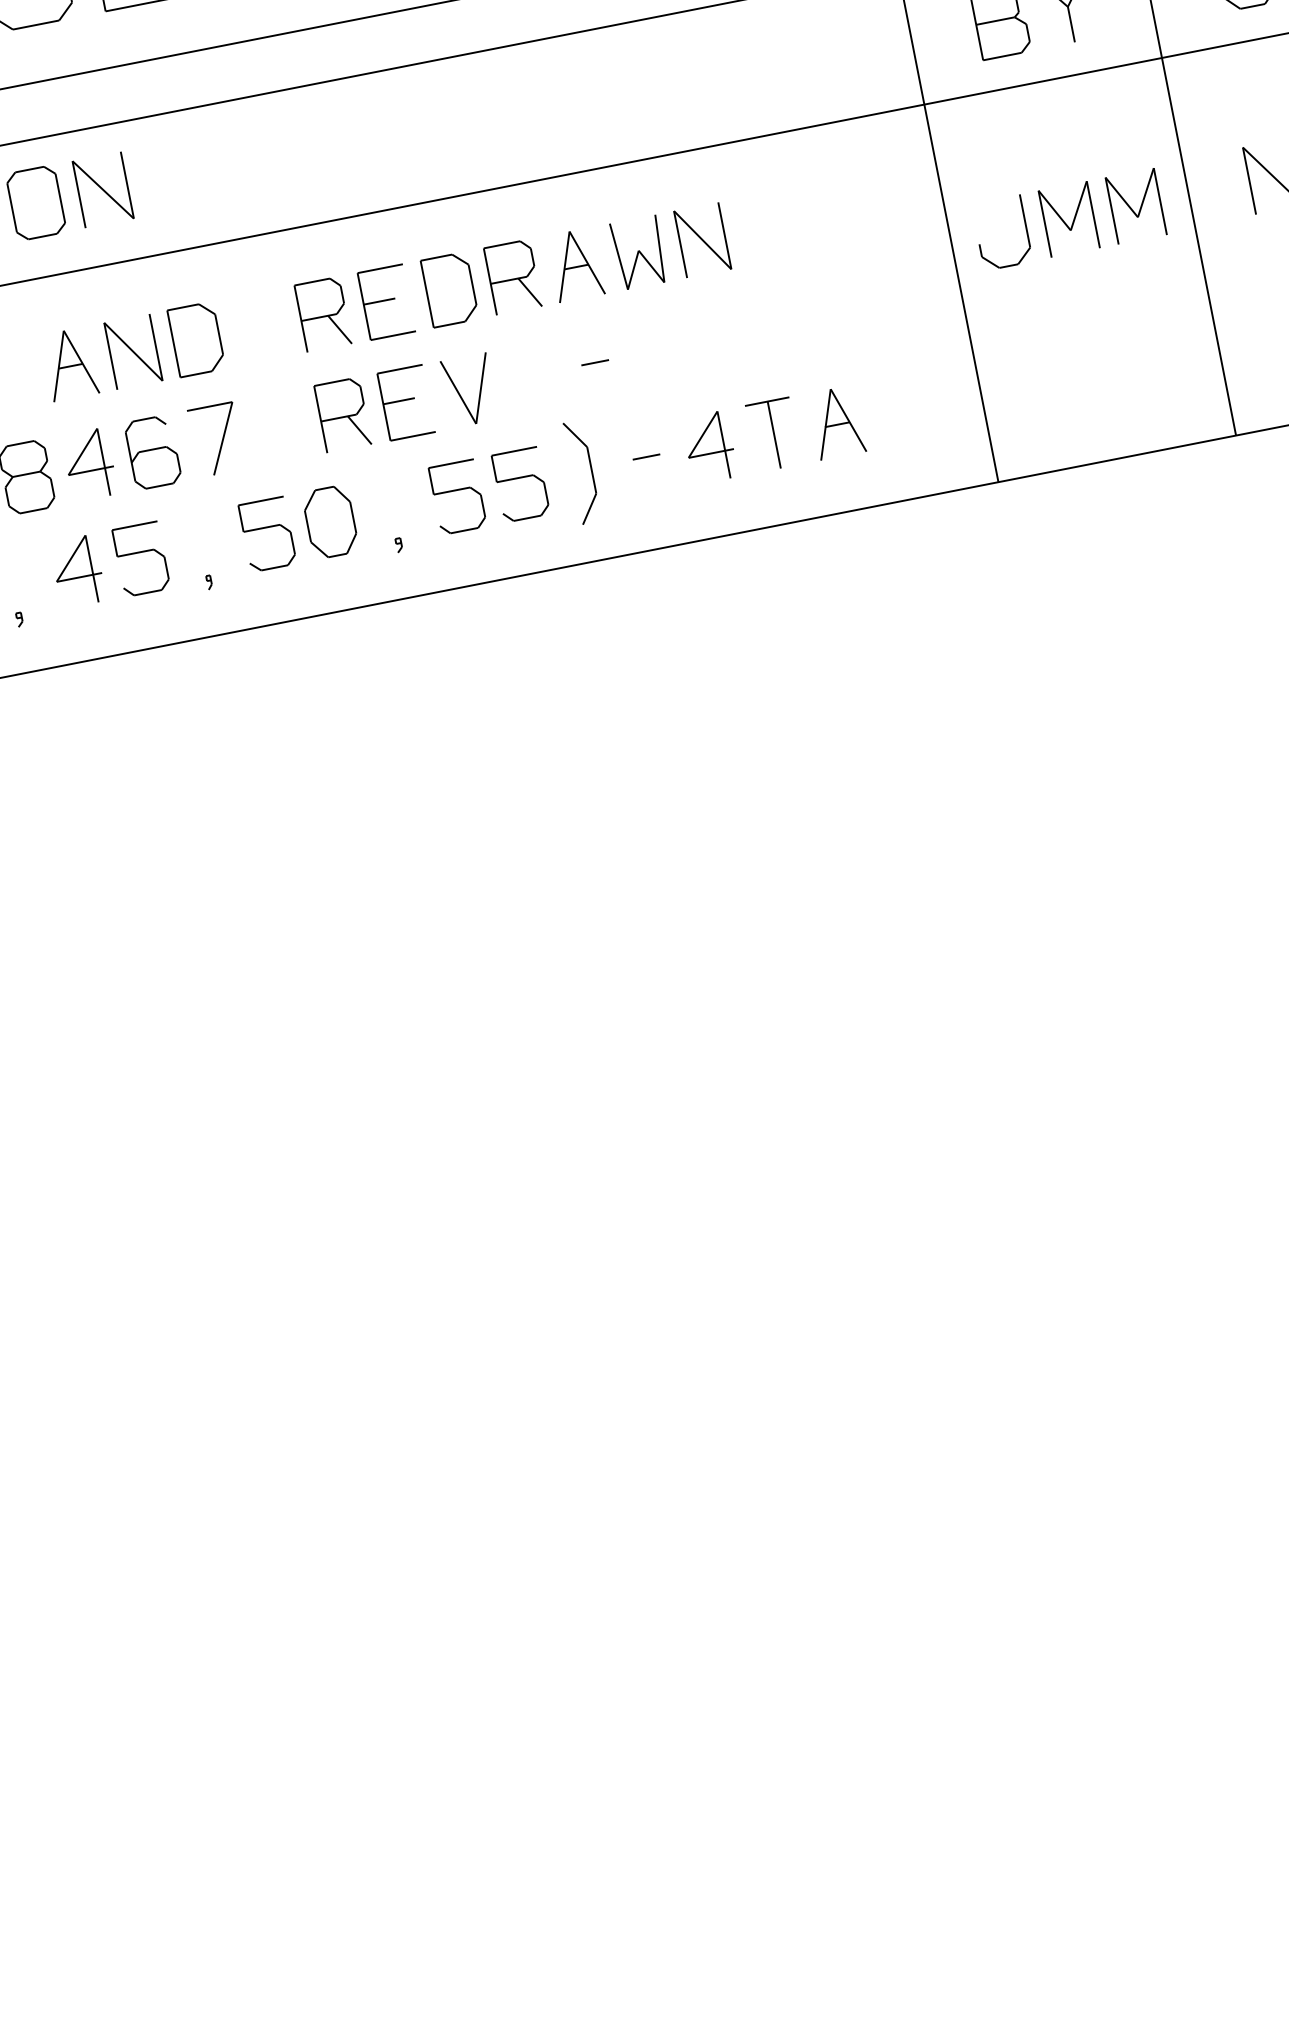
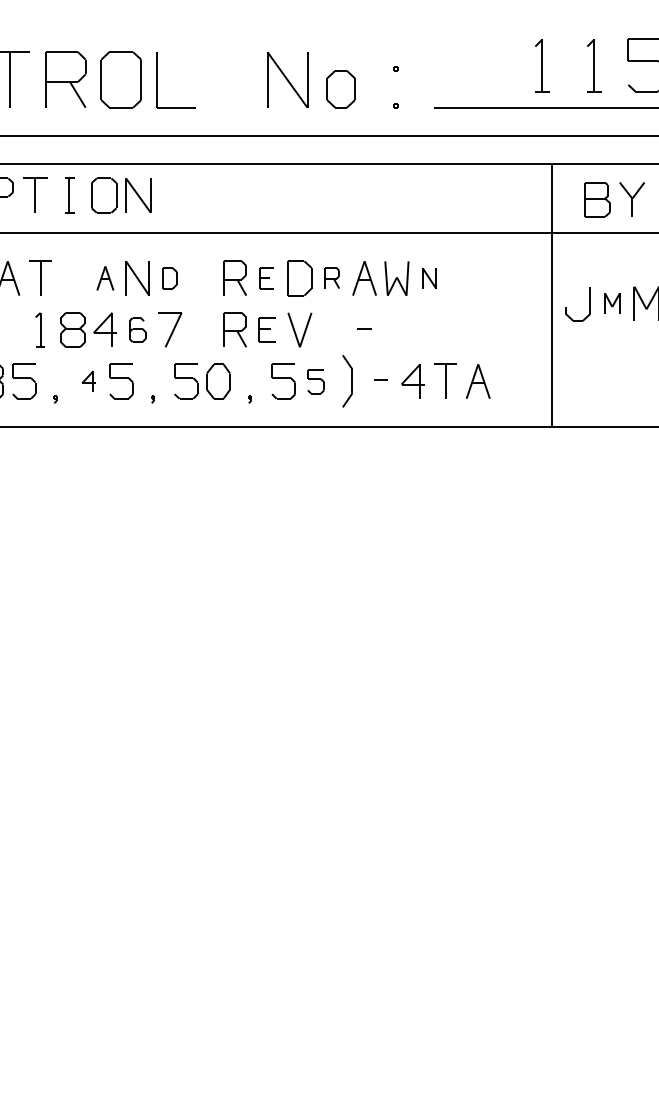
part: (1069, 218) -> (612, 303), size x0.6
part: (702, 240) -> (429, 278), size x0.6
part: (513, 275) -> (332, 277), size x0.6
part: (384, 302) -> (266, 278), size x0.6
part: (195, 339) -> (169, 278), size x0.6
part: (70, 364) -> (105, 278), size x0.7
part: (404, 402) -> (266, 329), size x0.7
part: (152, 451) -> (137, 329), size x0.7
part: (519, 484) -> (315, 381), size x0.7
part: (76, 571) -> (88, 381), size x0.6

